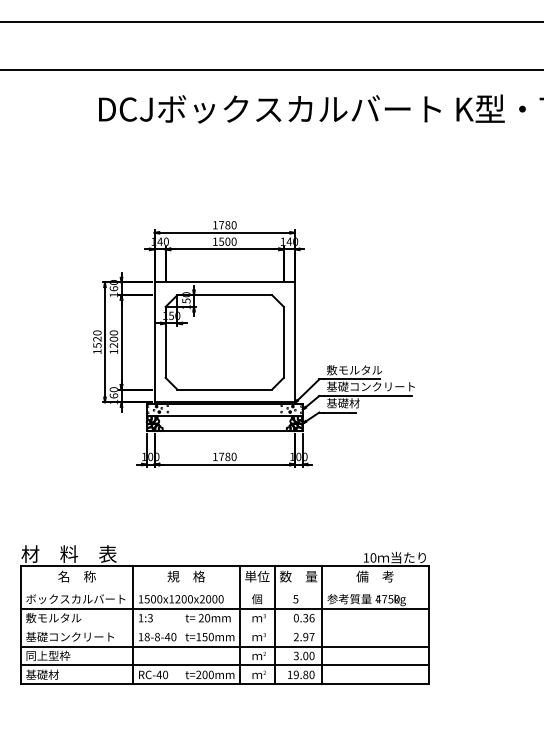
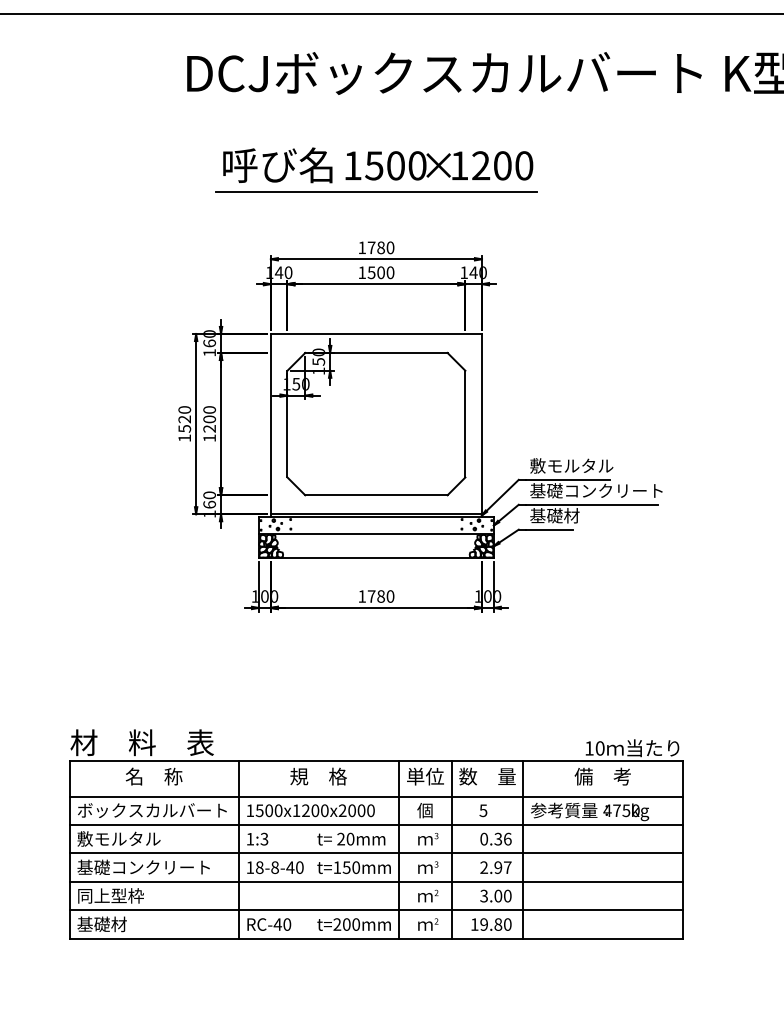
part: (224, 173) -> (376, 169), added
line: (224, 589) -> (376, 796), added
line: (224, 627) -> (376, 853), added

